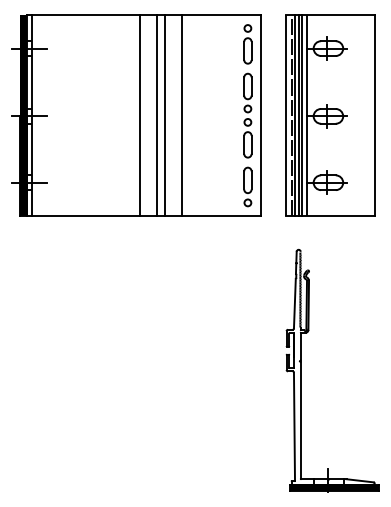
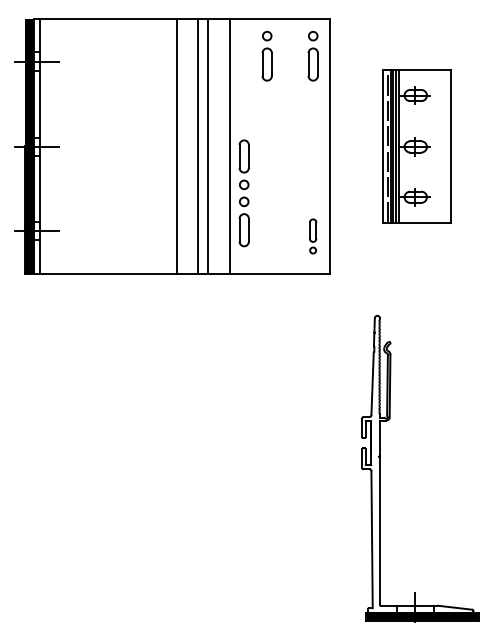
part: (210, 44) -> (266, 56), added
part: (247, 115) -> (243, 193), moved
part: (329, 115) -> (416, 146), size x0.6
part: (247, 187) -> (312, 236), size x0.7

